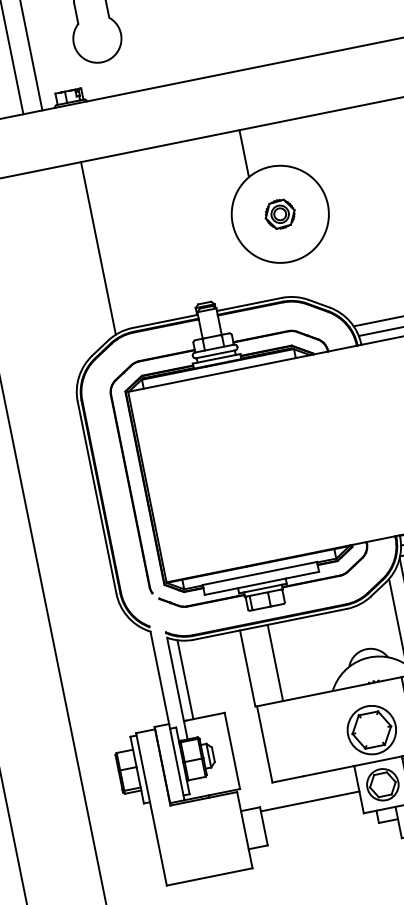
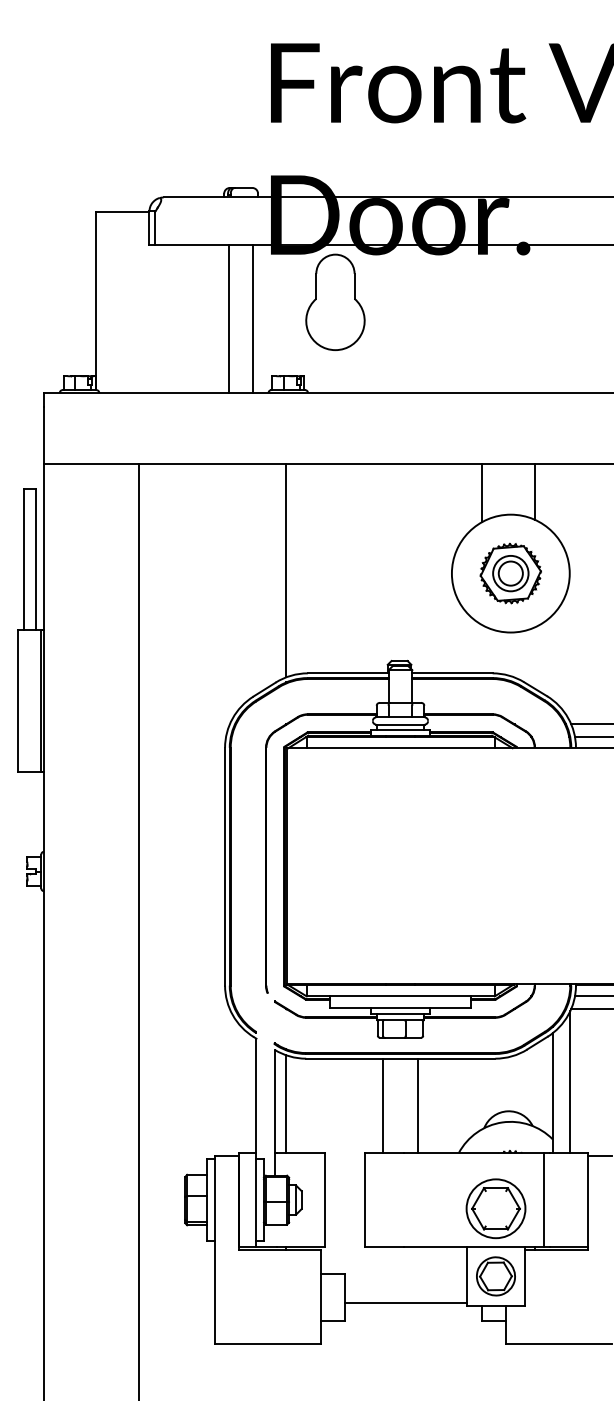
line: (286, 143) -> (535, 491), added
part: (280, 214) -> (510, 573), size x1.67
line: (275, 662) -> (418, 1105), moved
line: (247, 668) -> (383, 1105), moved
line: (310, 801) -> (405, 1302), moved

